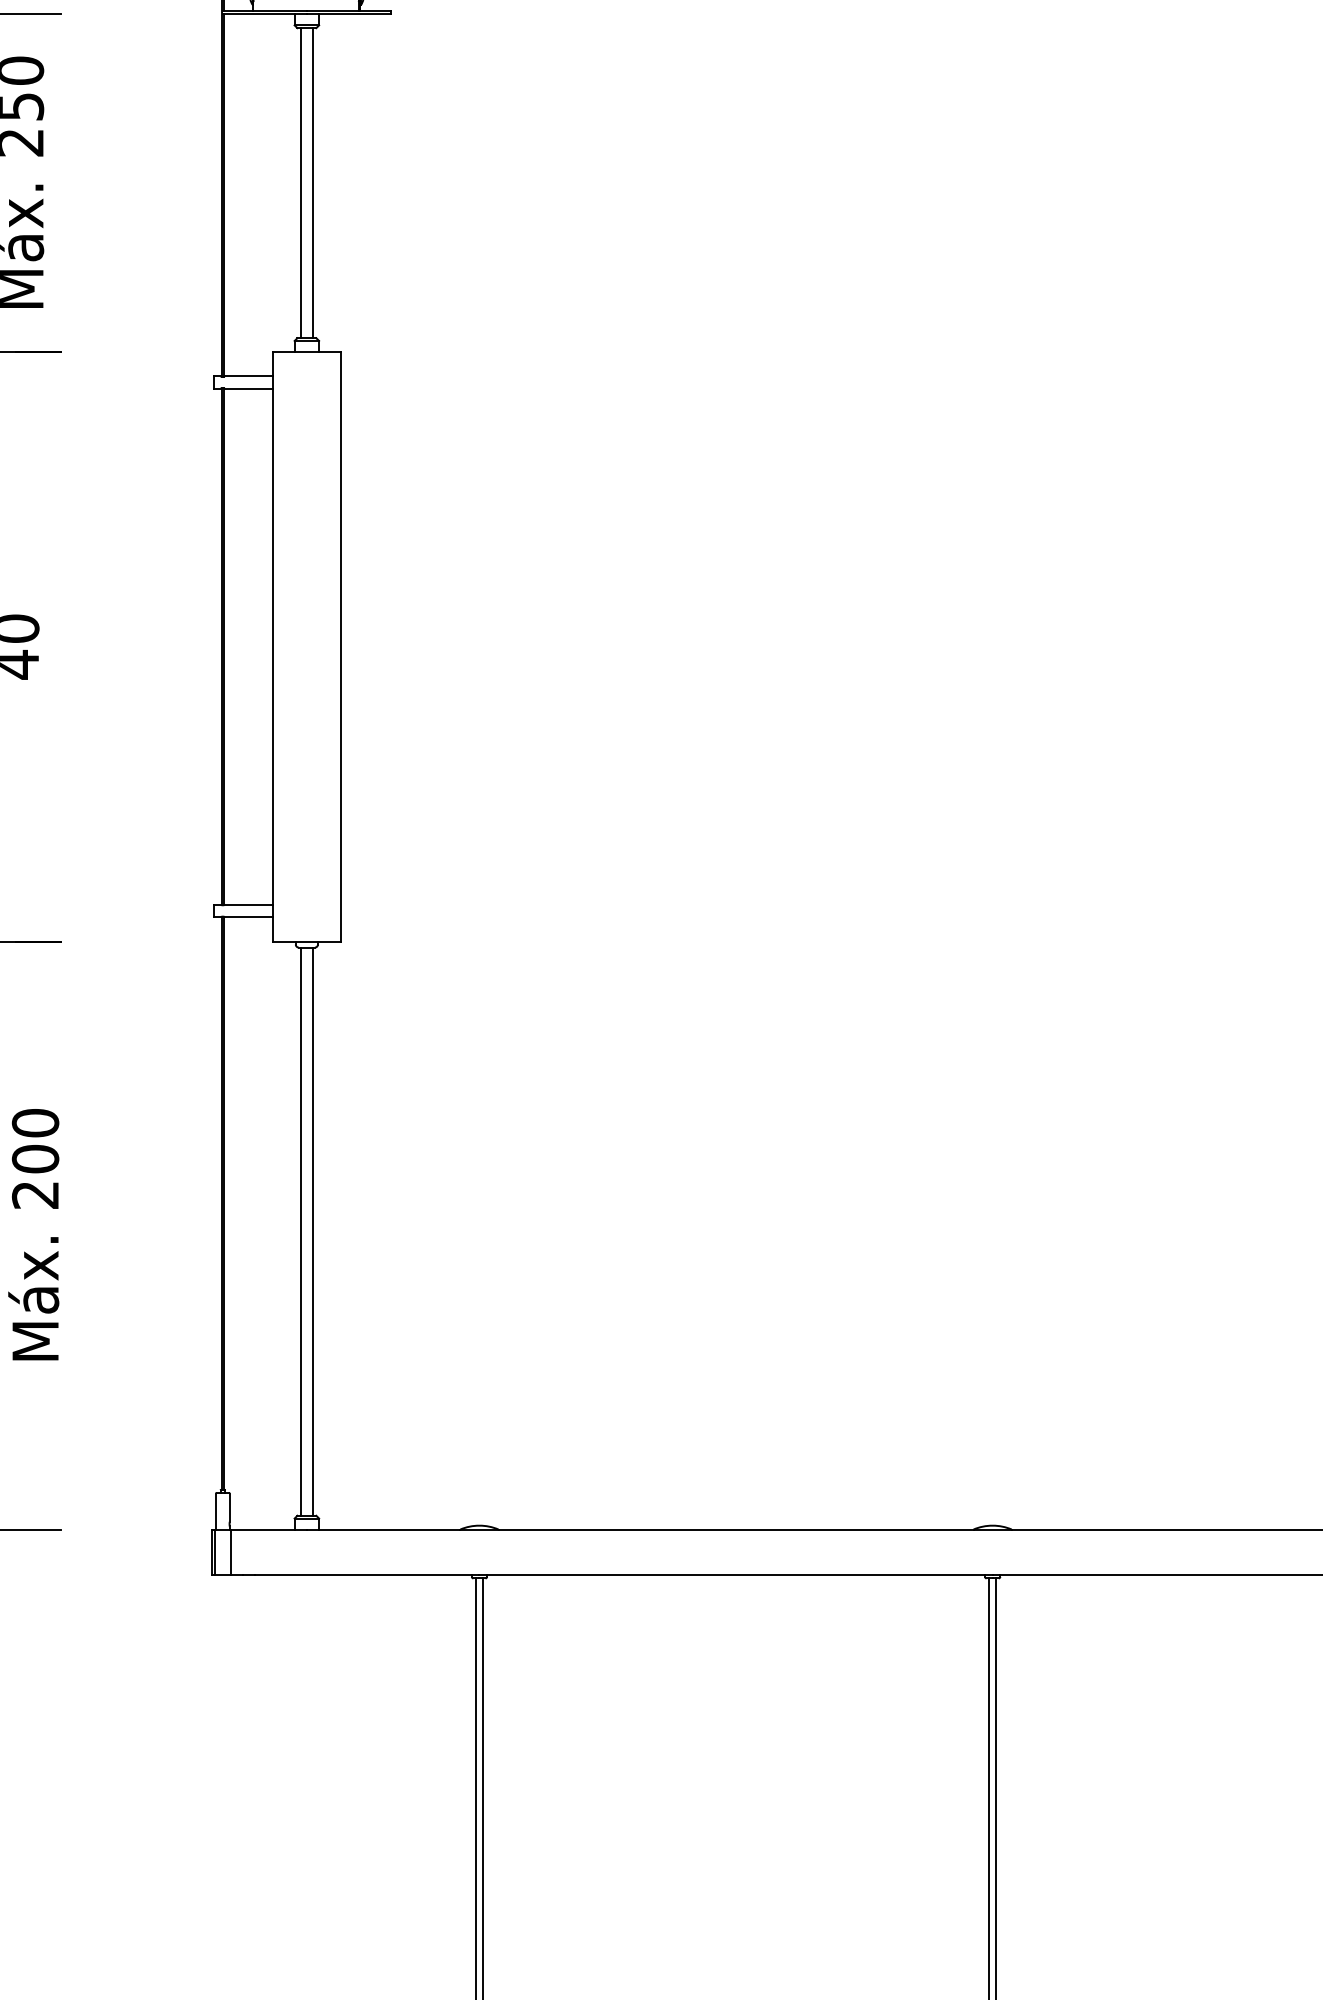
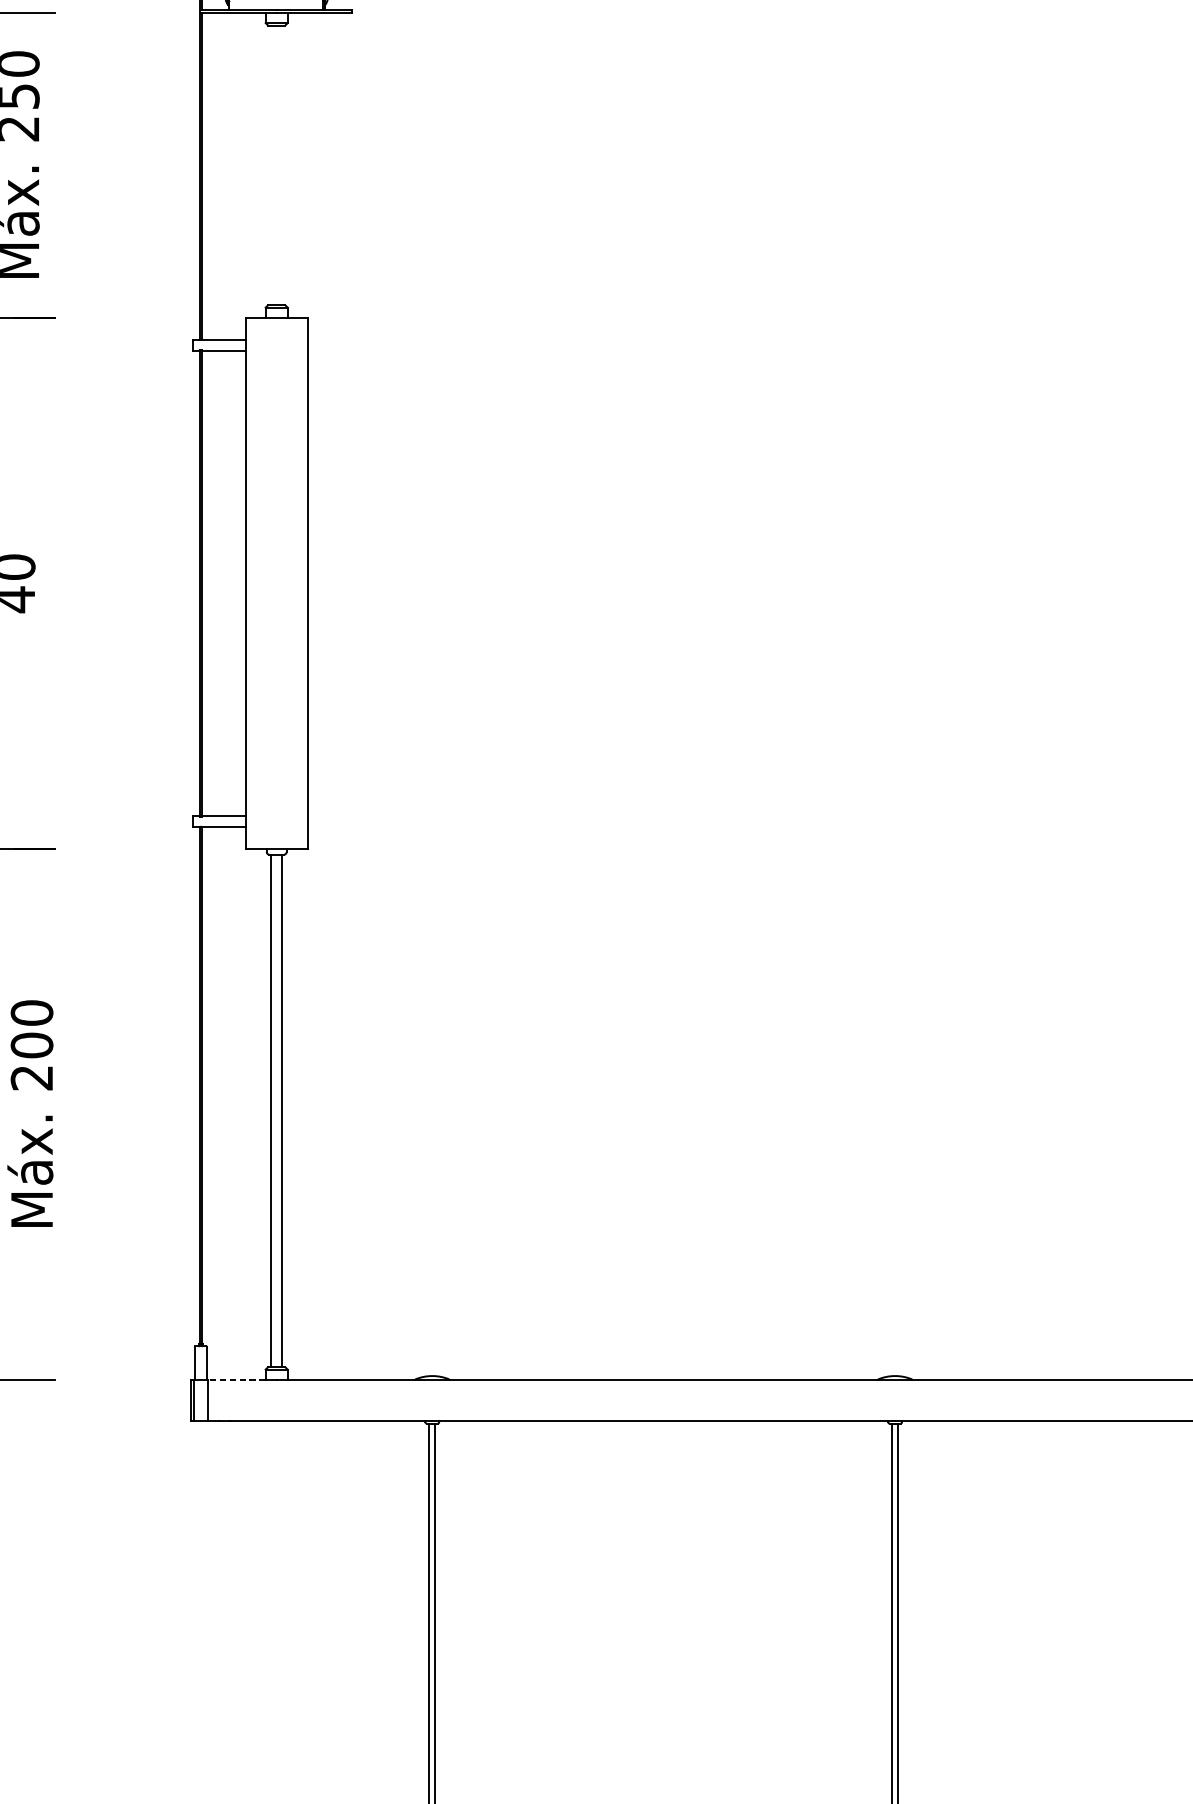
line: (300, 183) -> (270, 165), removed
line: (312, 183) -> (281, 165), removed
line: (262, 1529) -> (236, 1379), solid -> dashed

